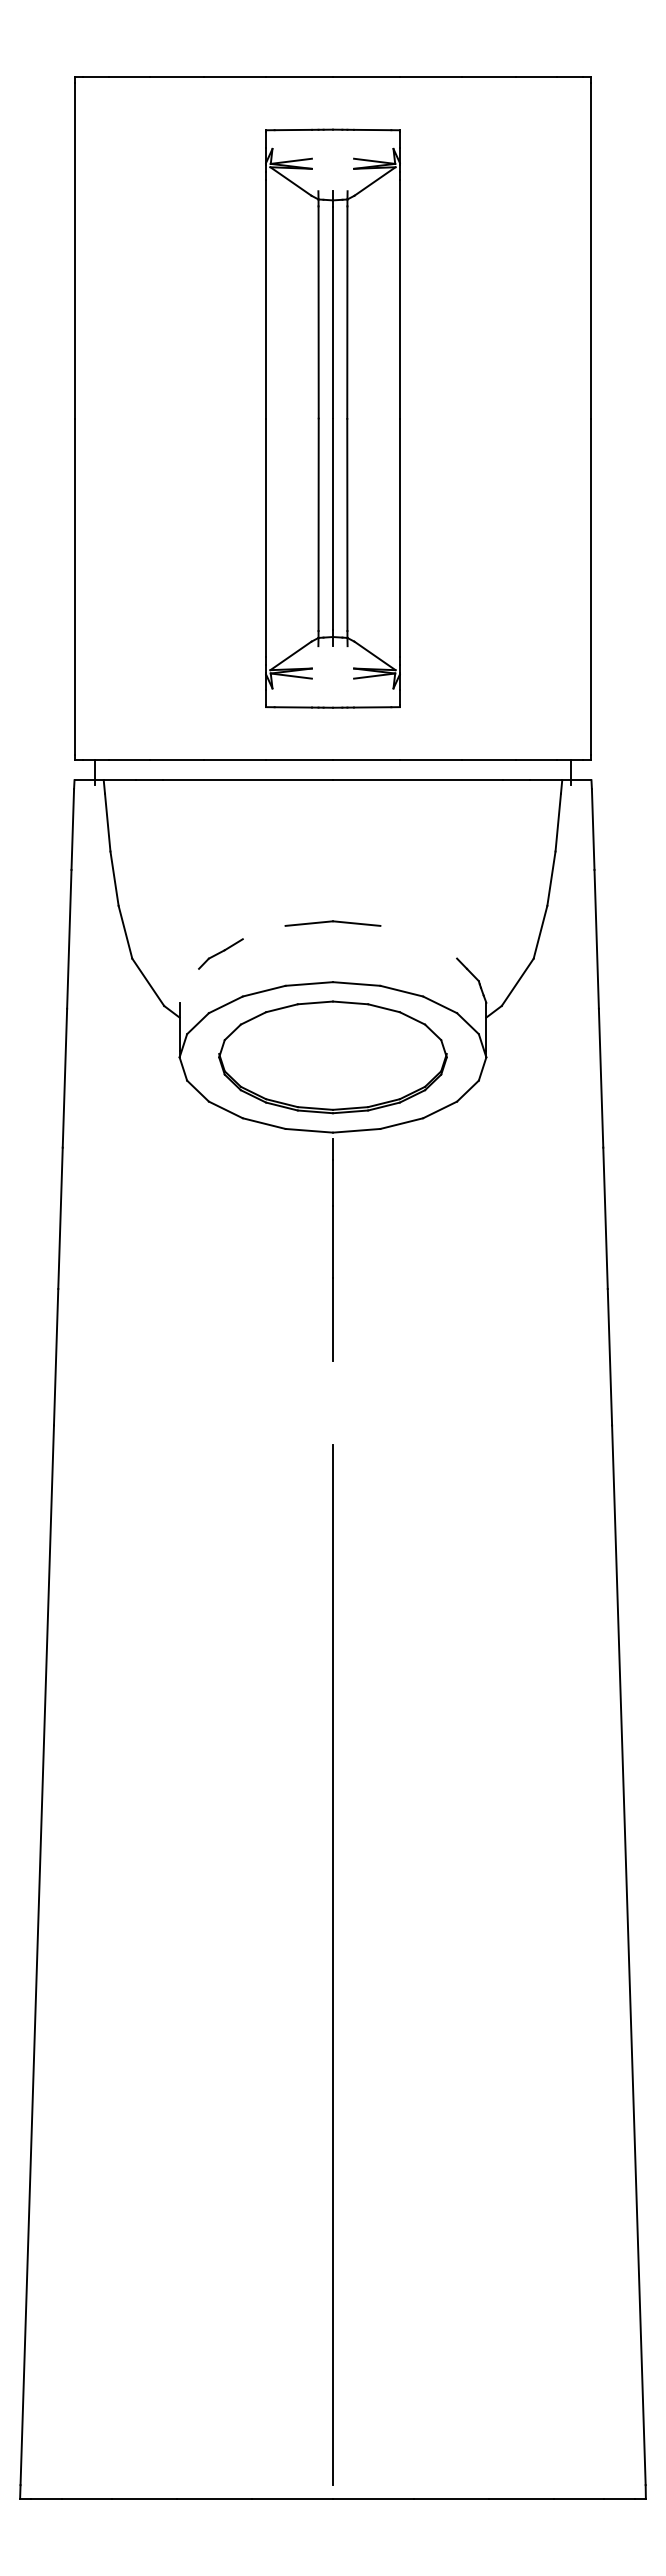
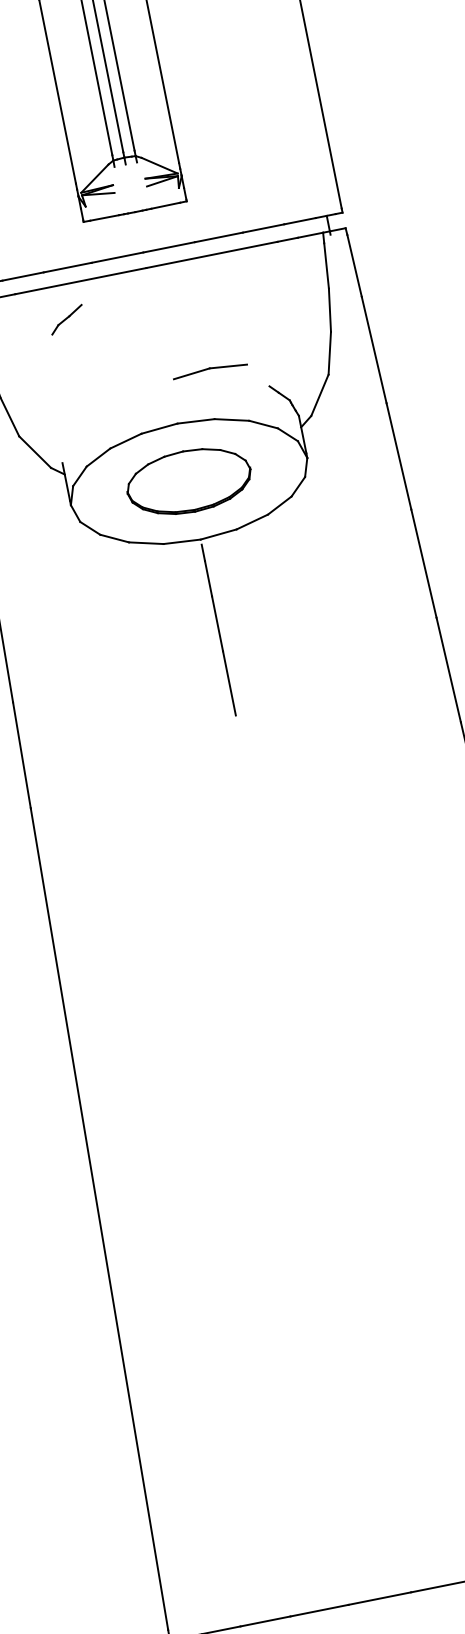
part: (332, 923) -> (209, 370), moved
part: (220, 953) -> (66, 319), moved
part: (332, 1057) -> (188, 481), size x0.7
line: (333, 1965) -> (329, 1181), removed

